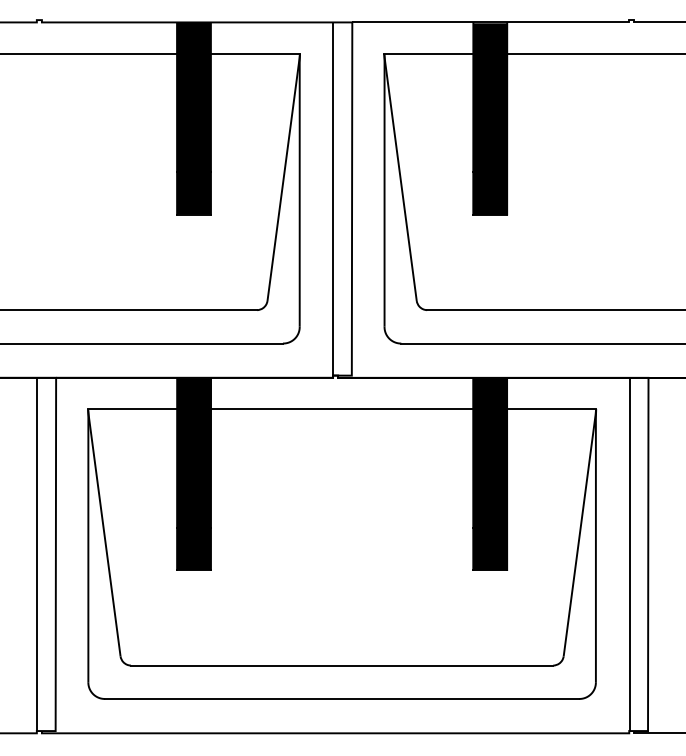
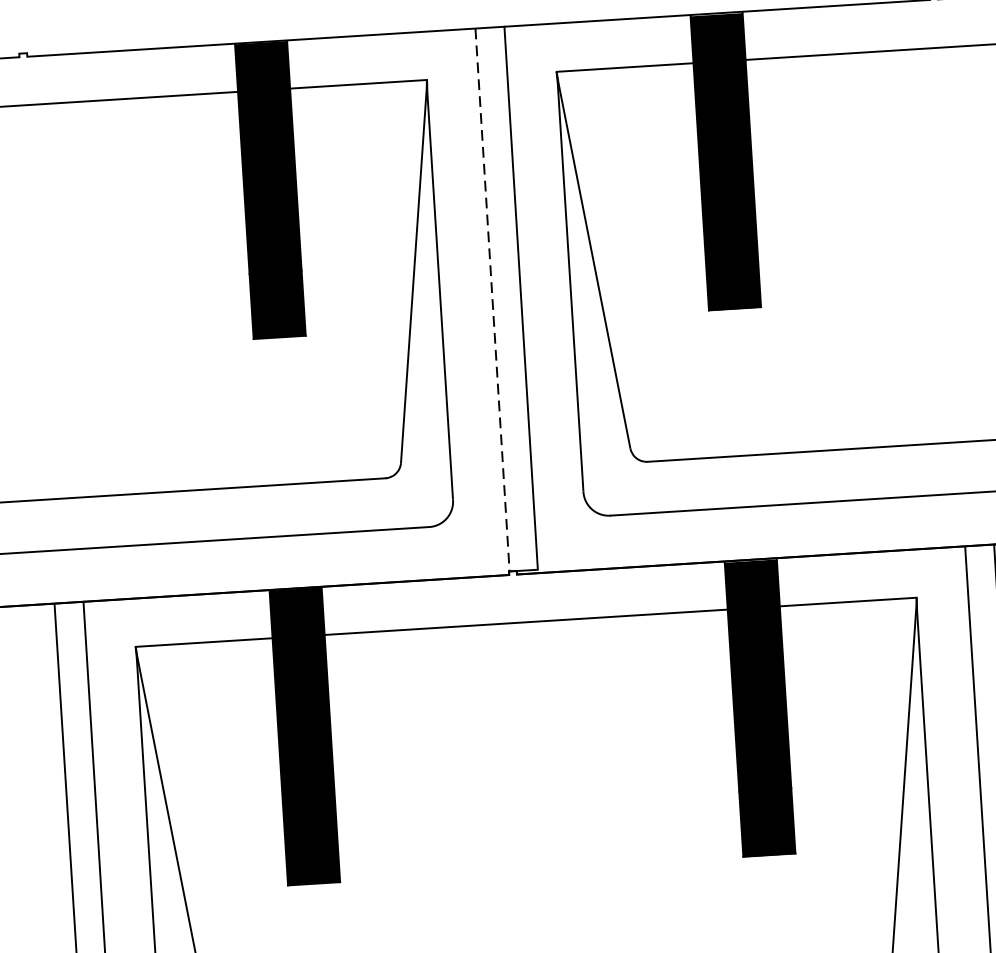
line: (333, 199) -> (492, 300), solid -> dashed

